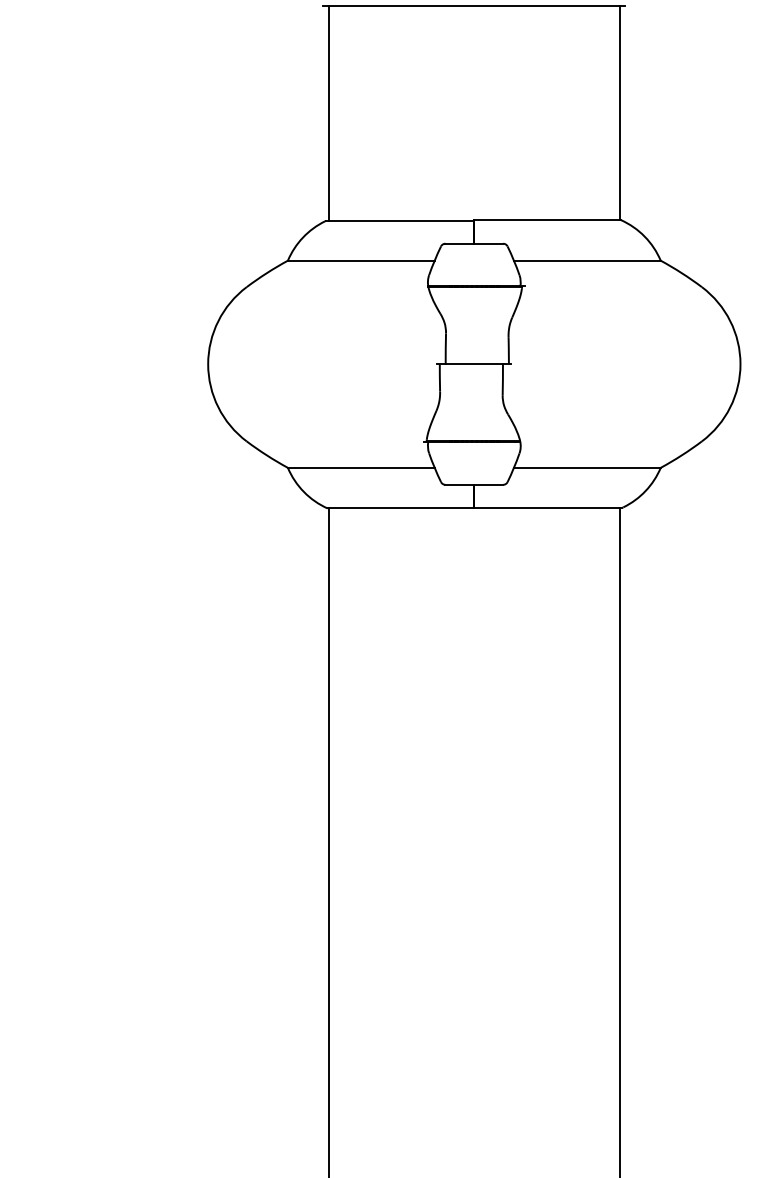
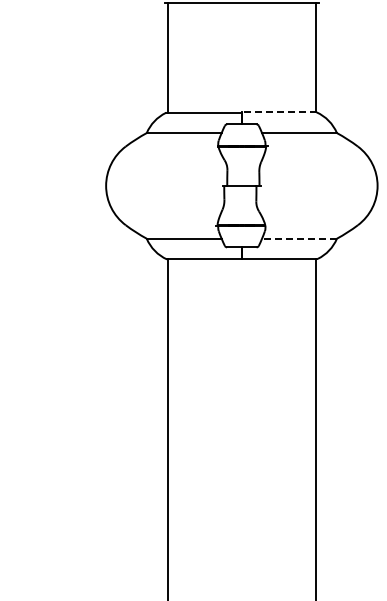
line: (546, 220) -> (278, 112), solid -> dashed
line: (587, 467) -> (299, 238), solid -> dashed

